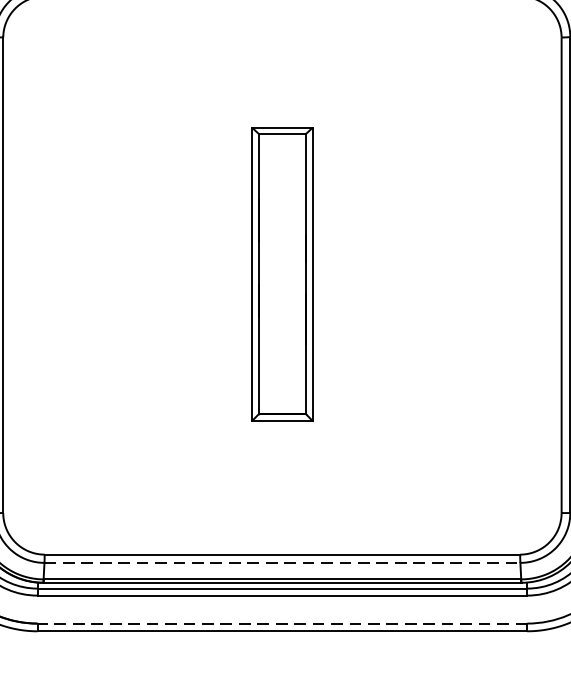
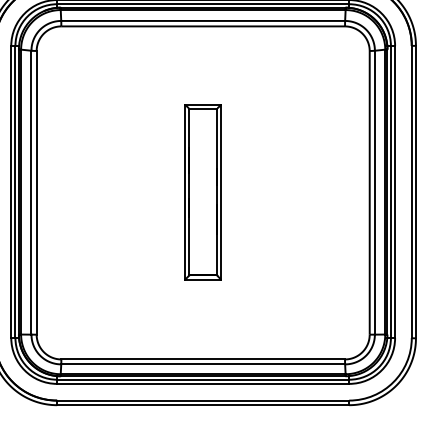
line: (282, 563) -> (203, 364), dashed -> solid
line: (281, 623) -> (202, 400), dashed -> solid

